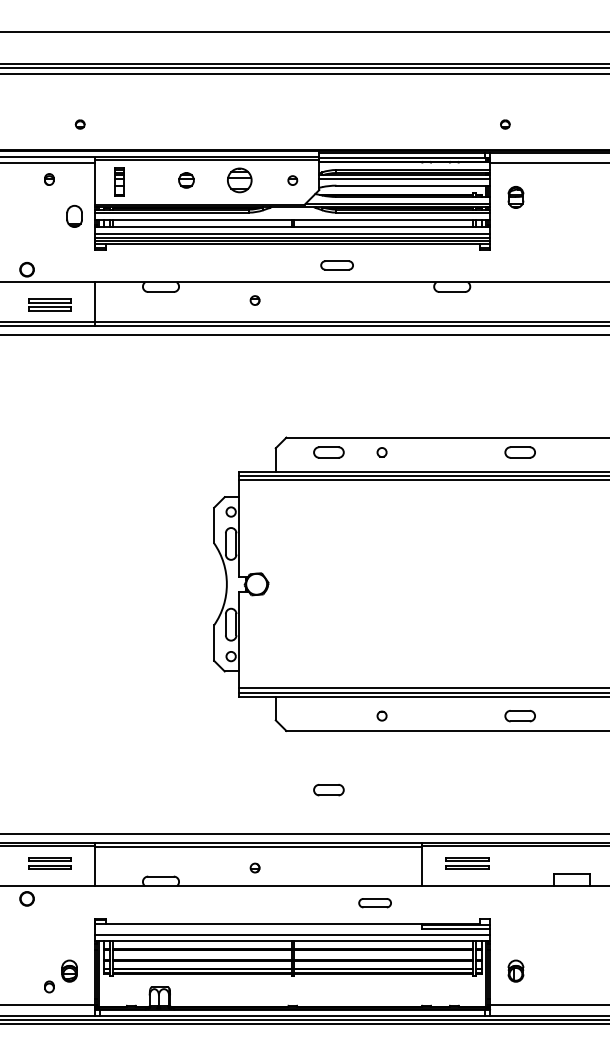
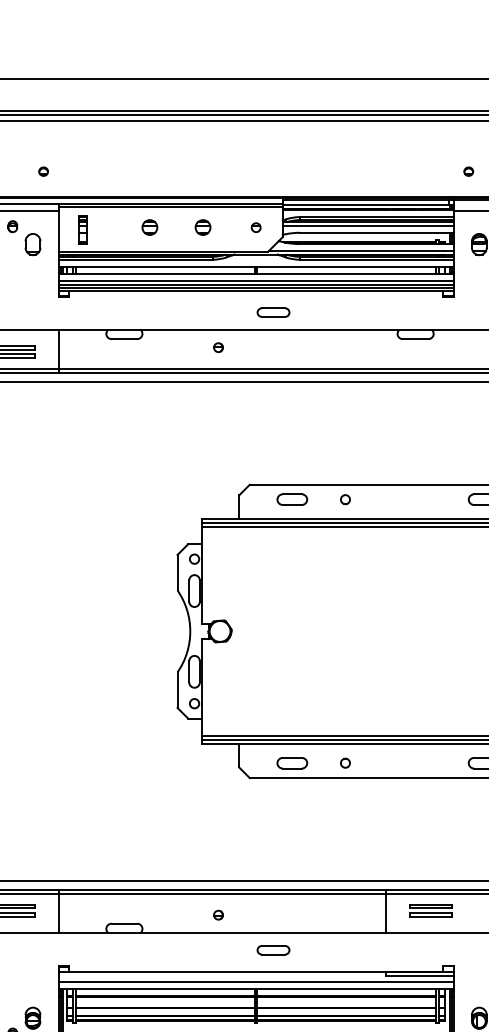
part: (239, 180) -> (202, 227), size x0.62
part: (74, 216) -> (32, 244), moved
part: (336, 265) -> (272, 312), moved
part: (328, 790) -> (291, 763), moved
part: (374, 903) -> (272, 950), moved

